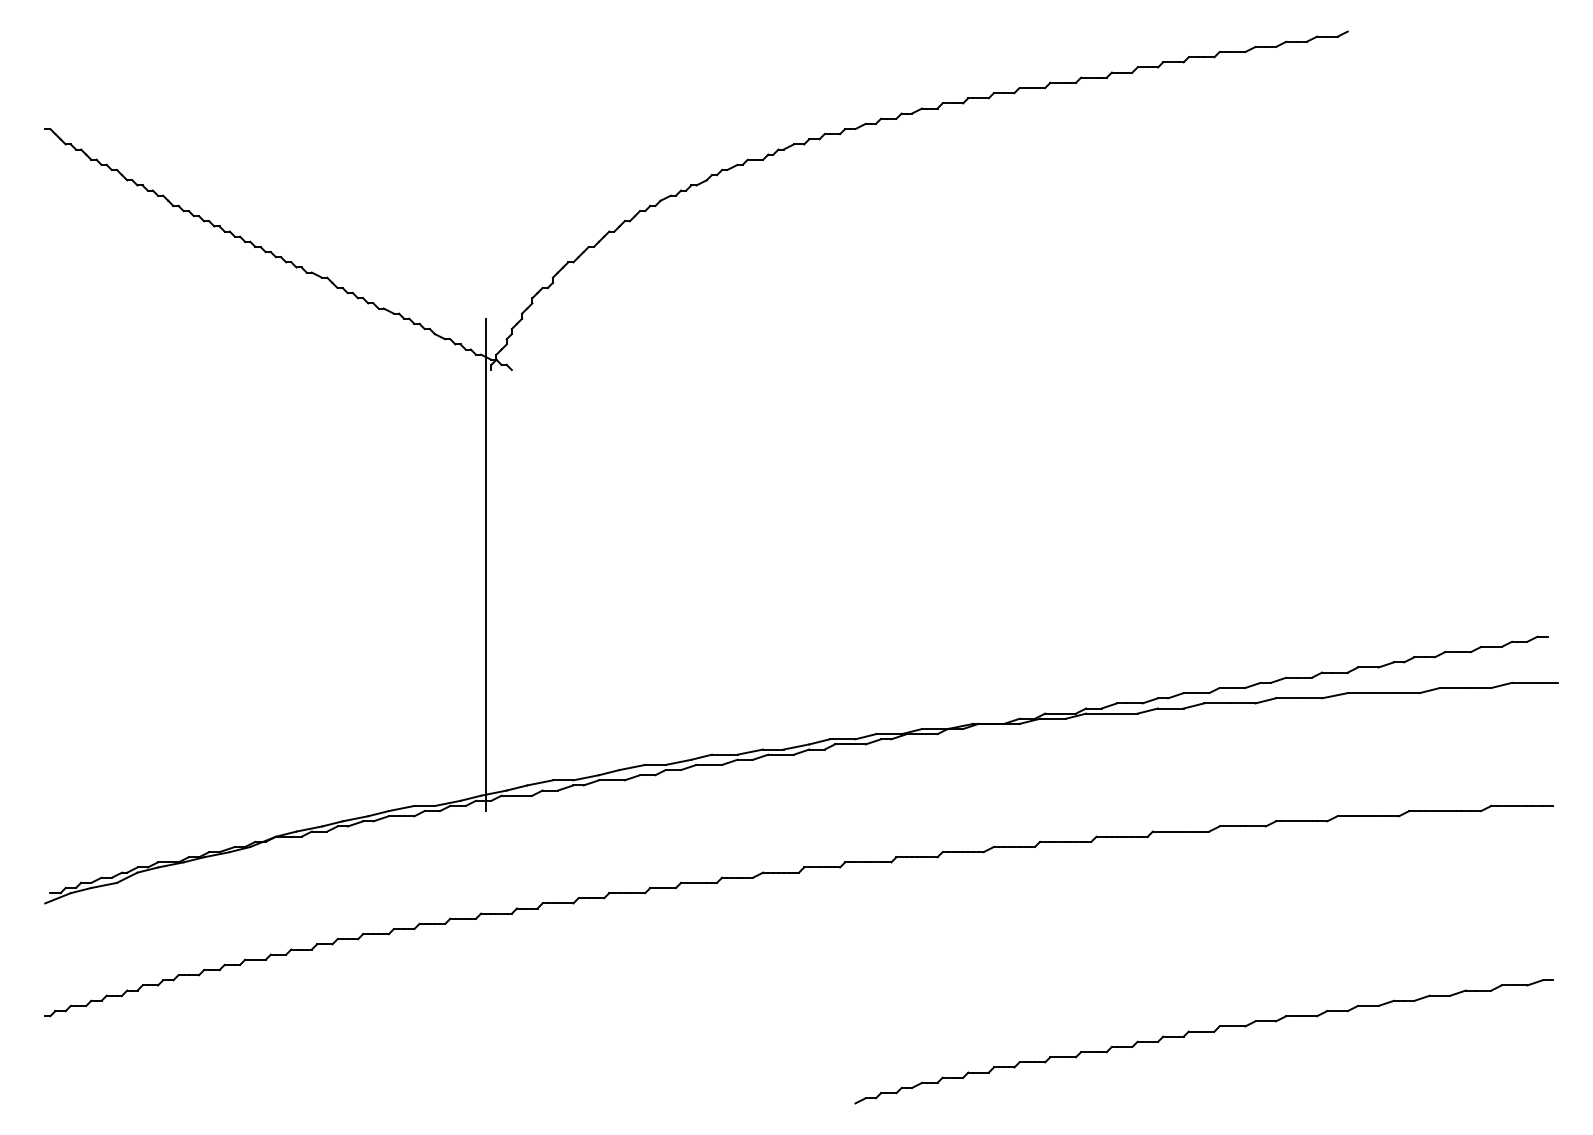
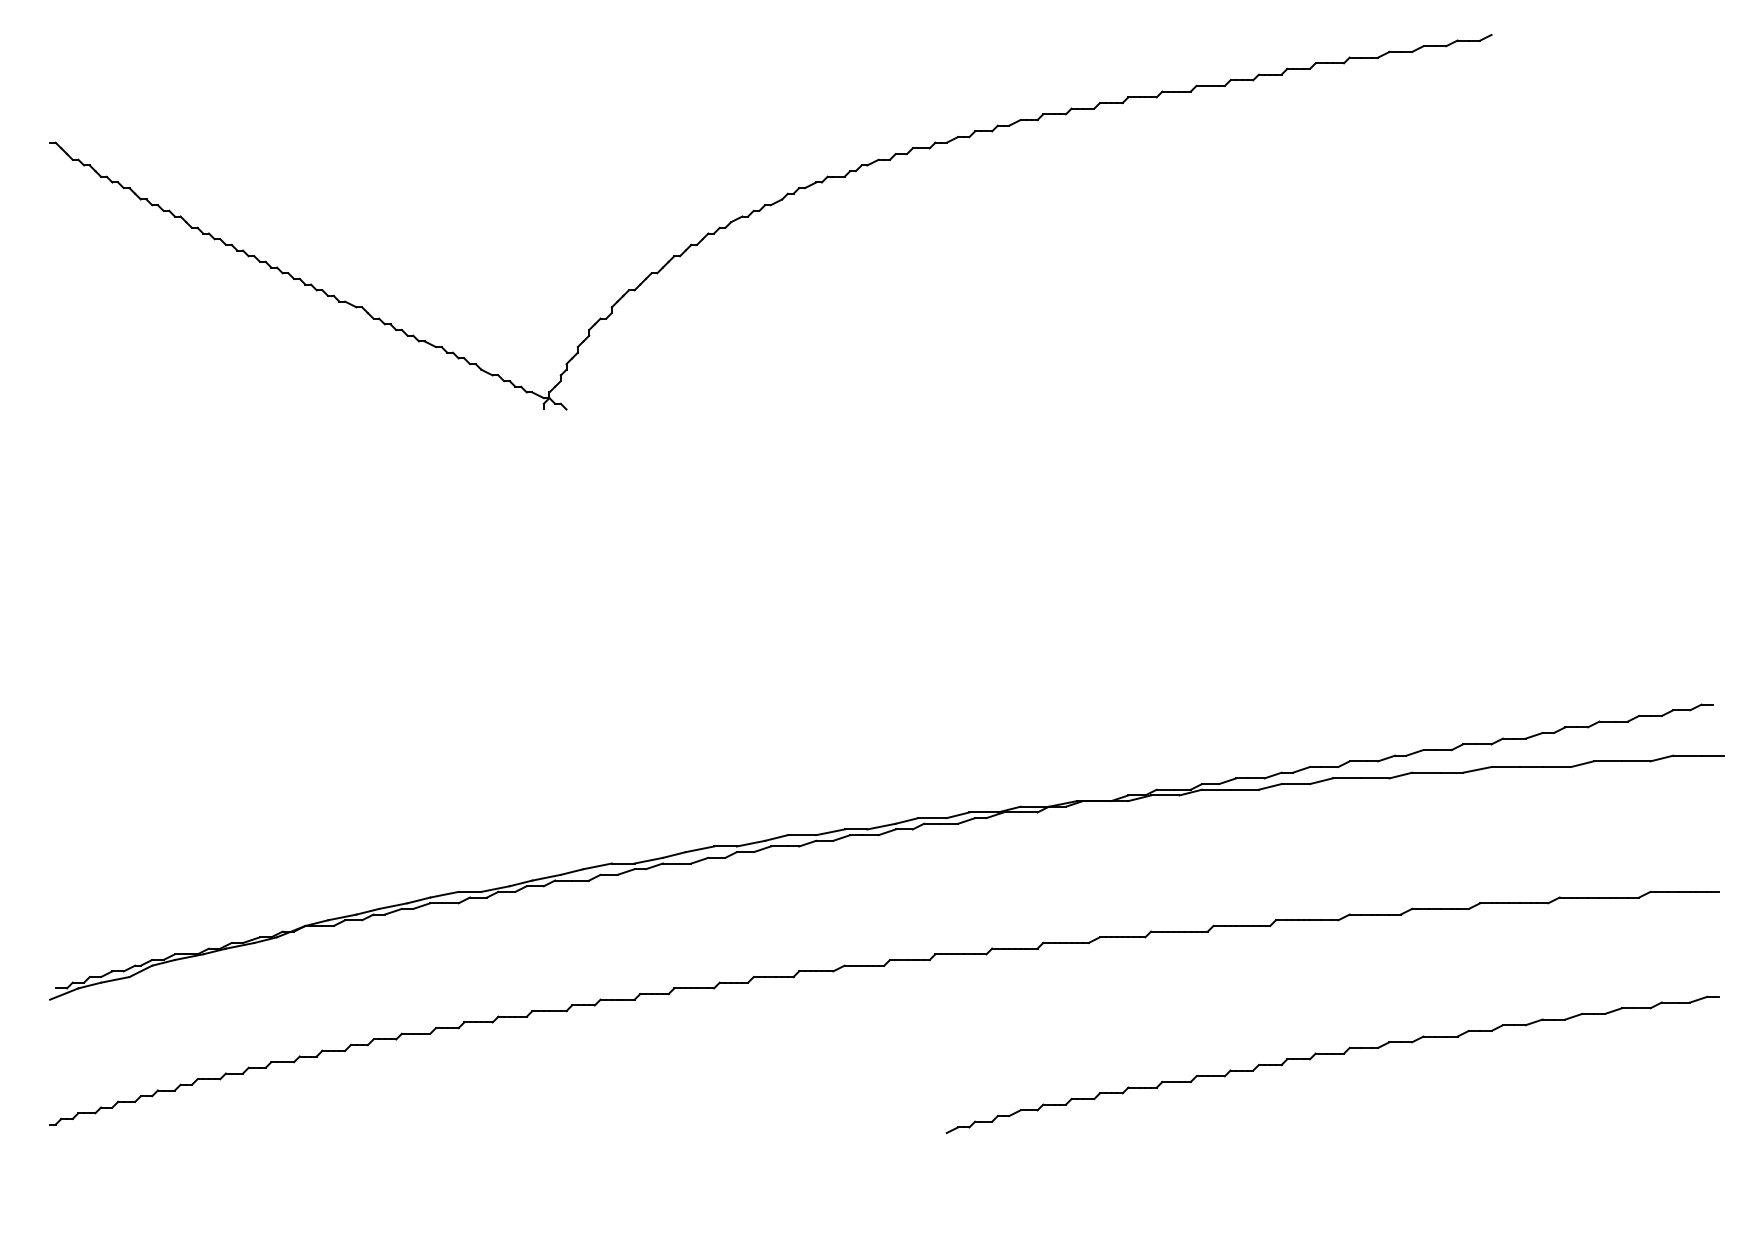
line: (486, 564) -> (538, 624), removed
part: (1204, 1032) -> (1332, 1054), moved

